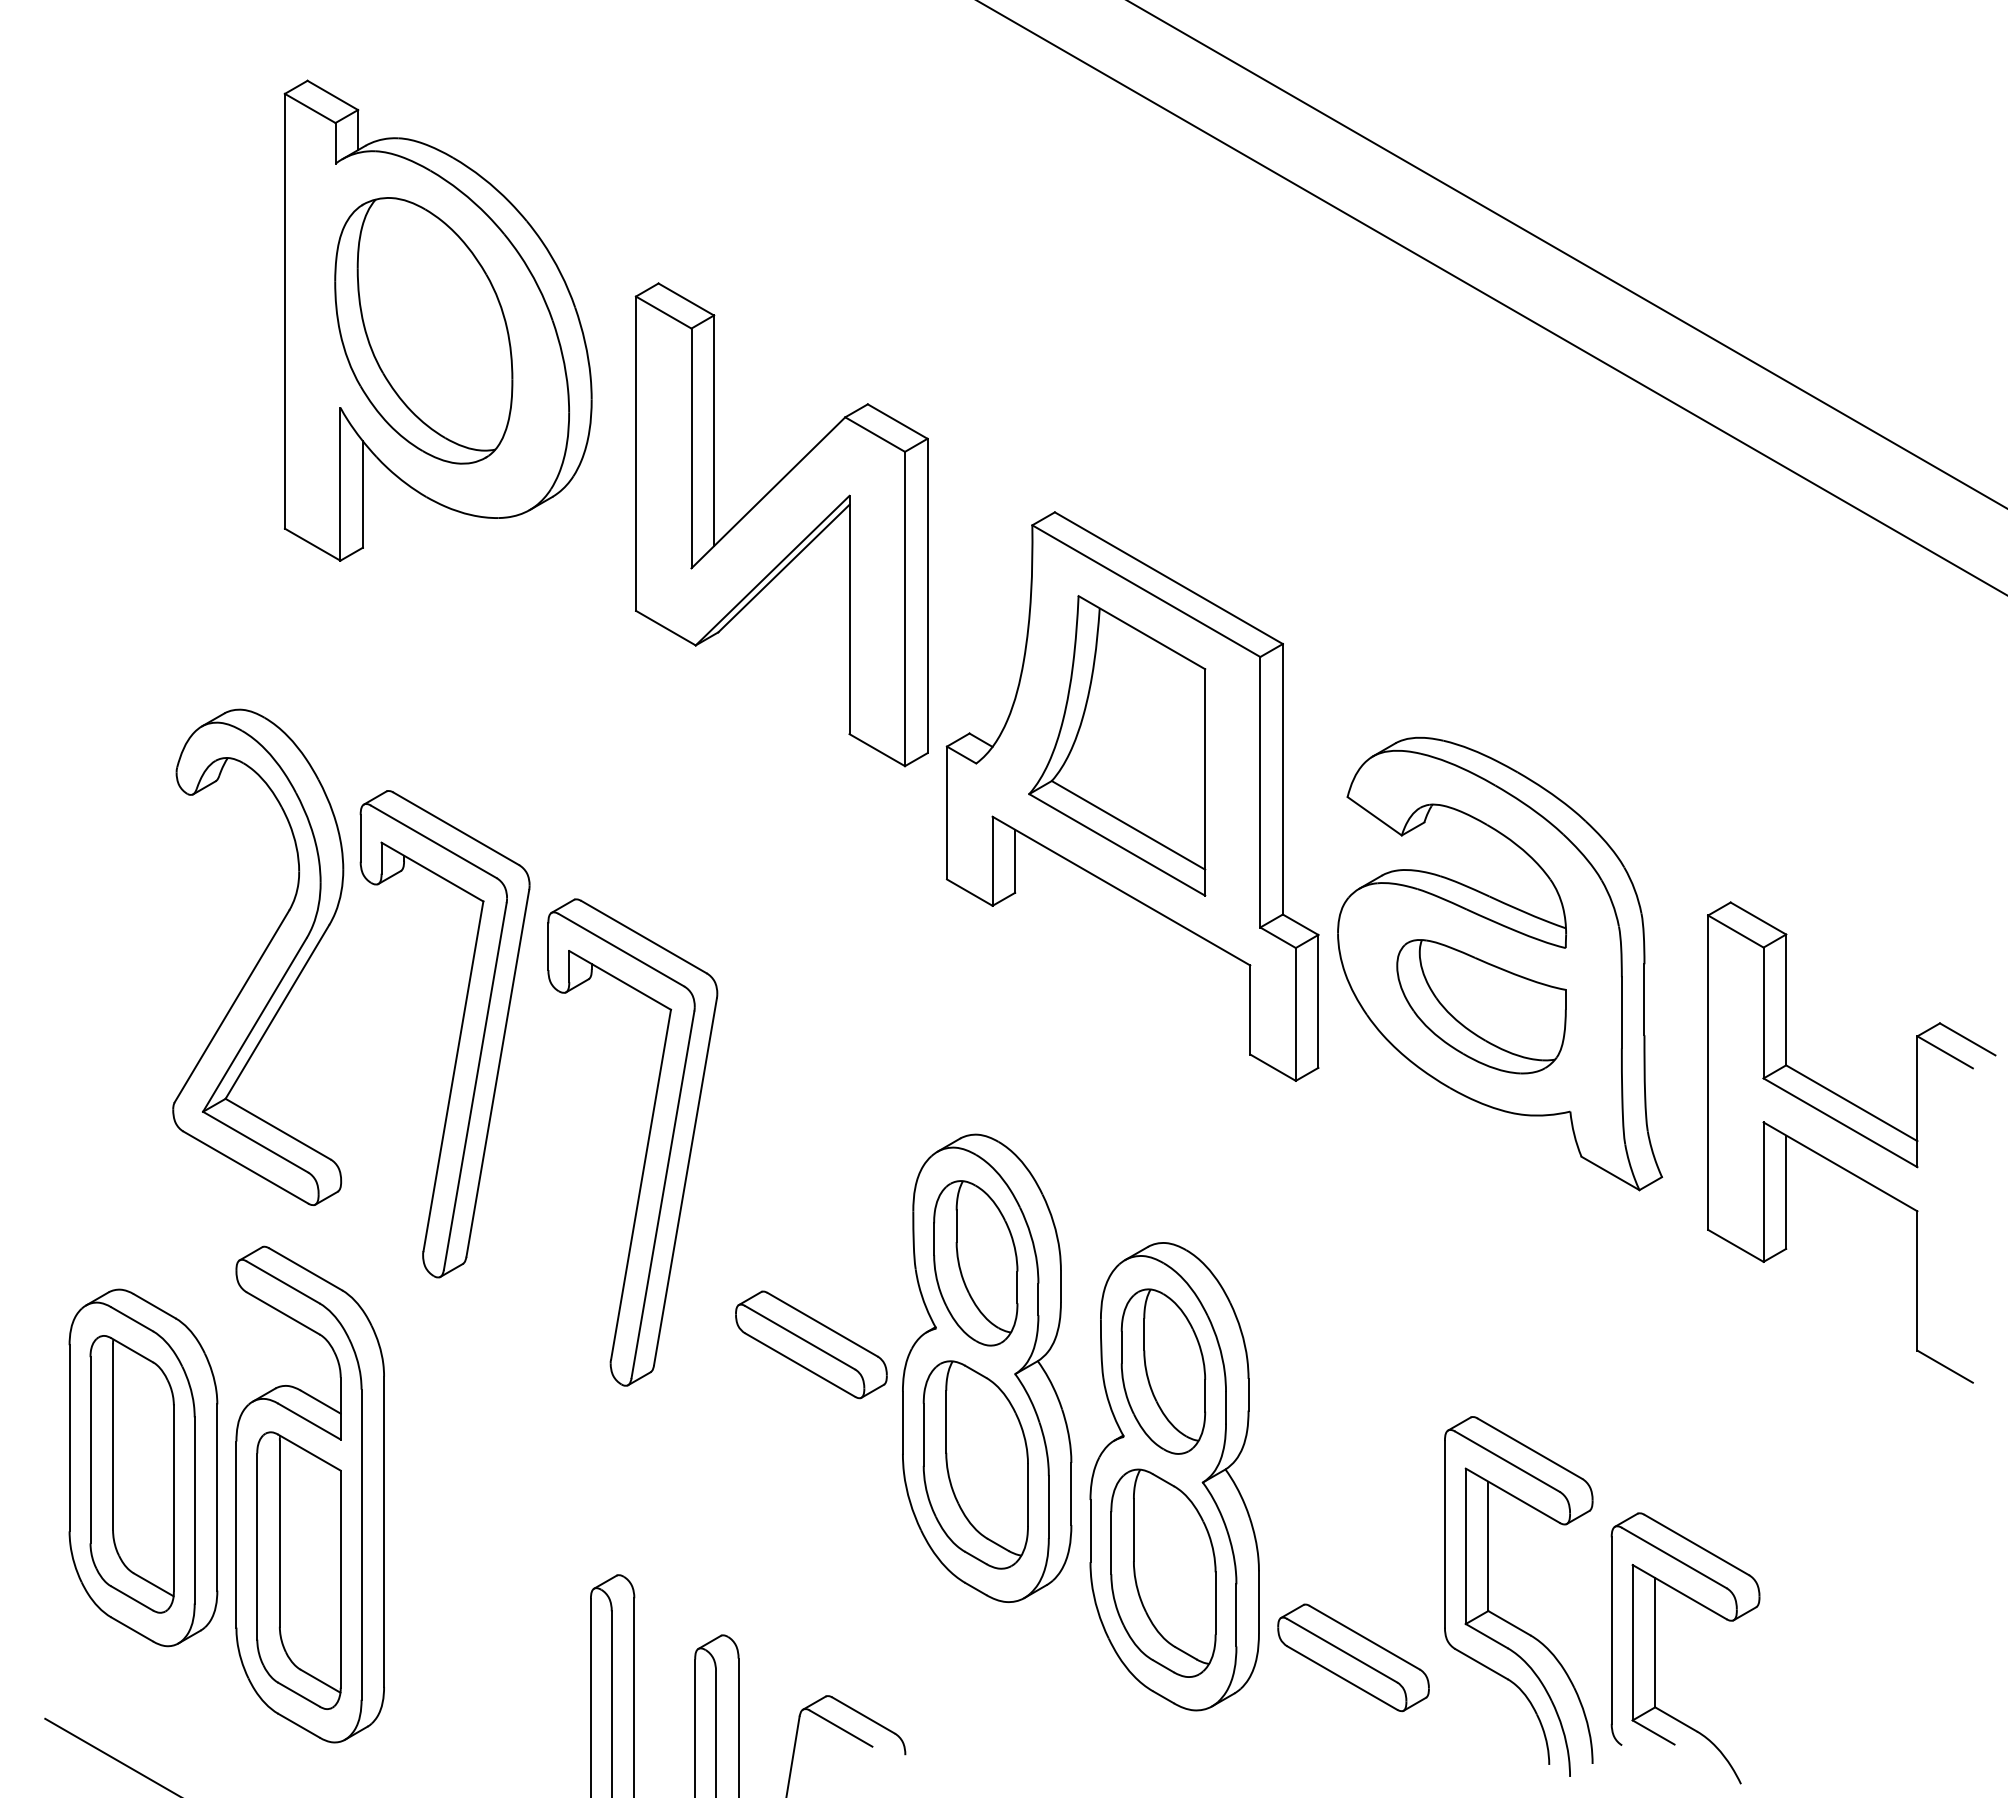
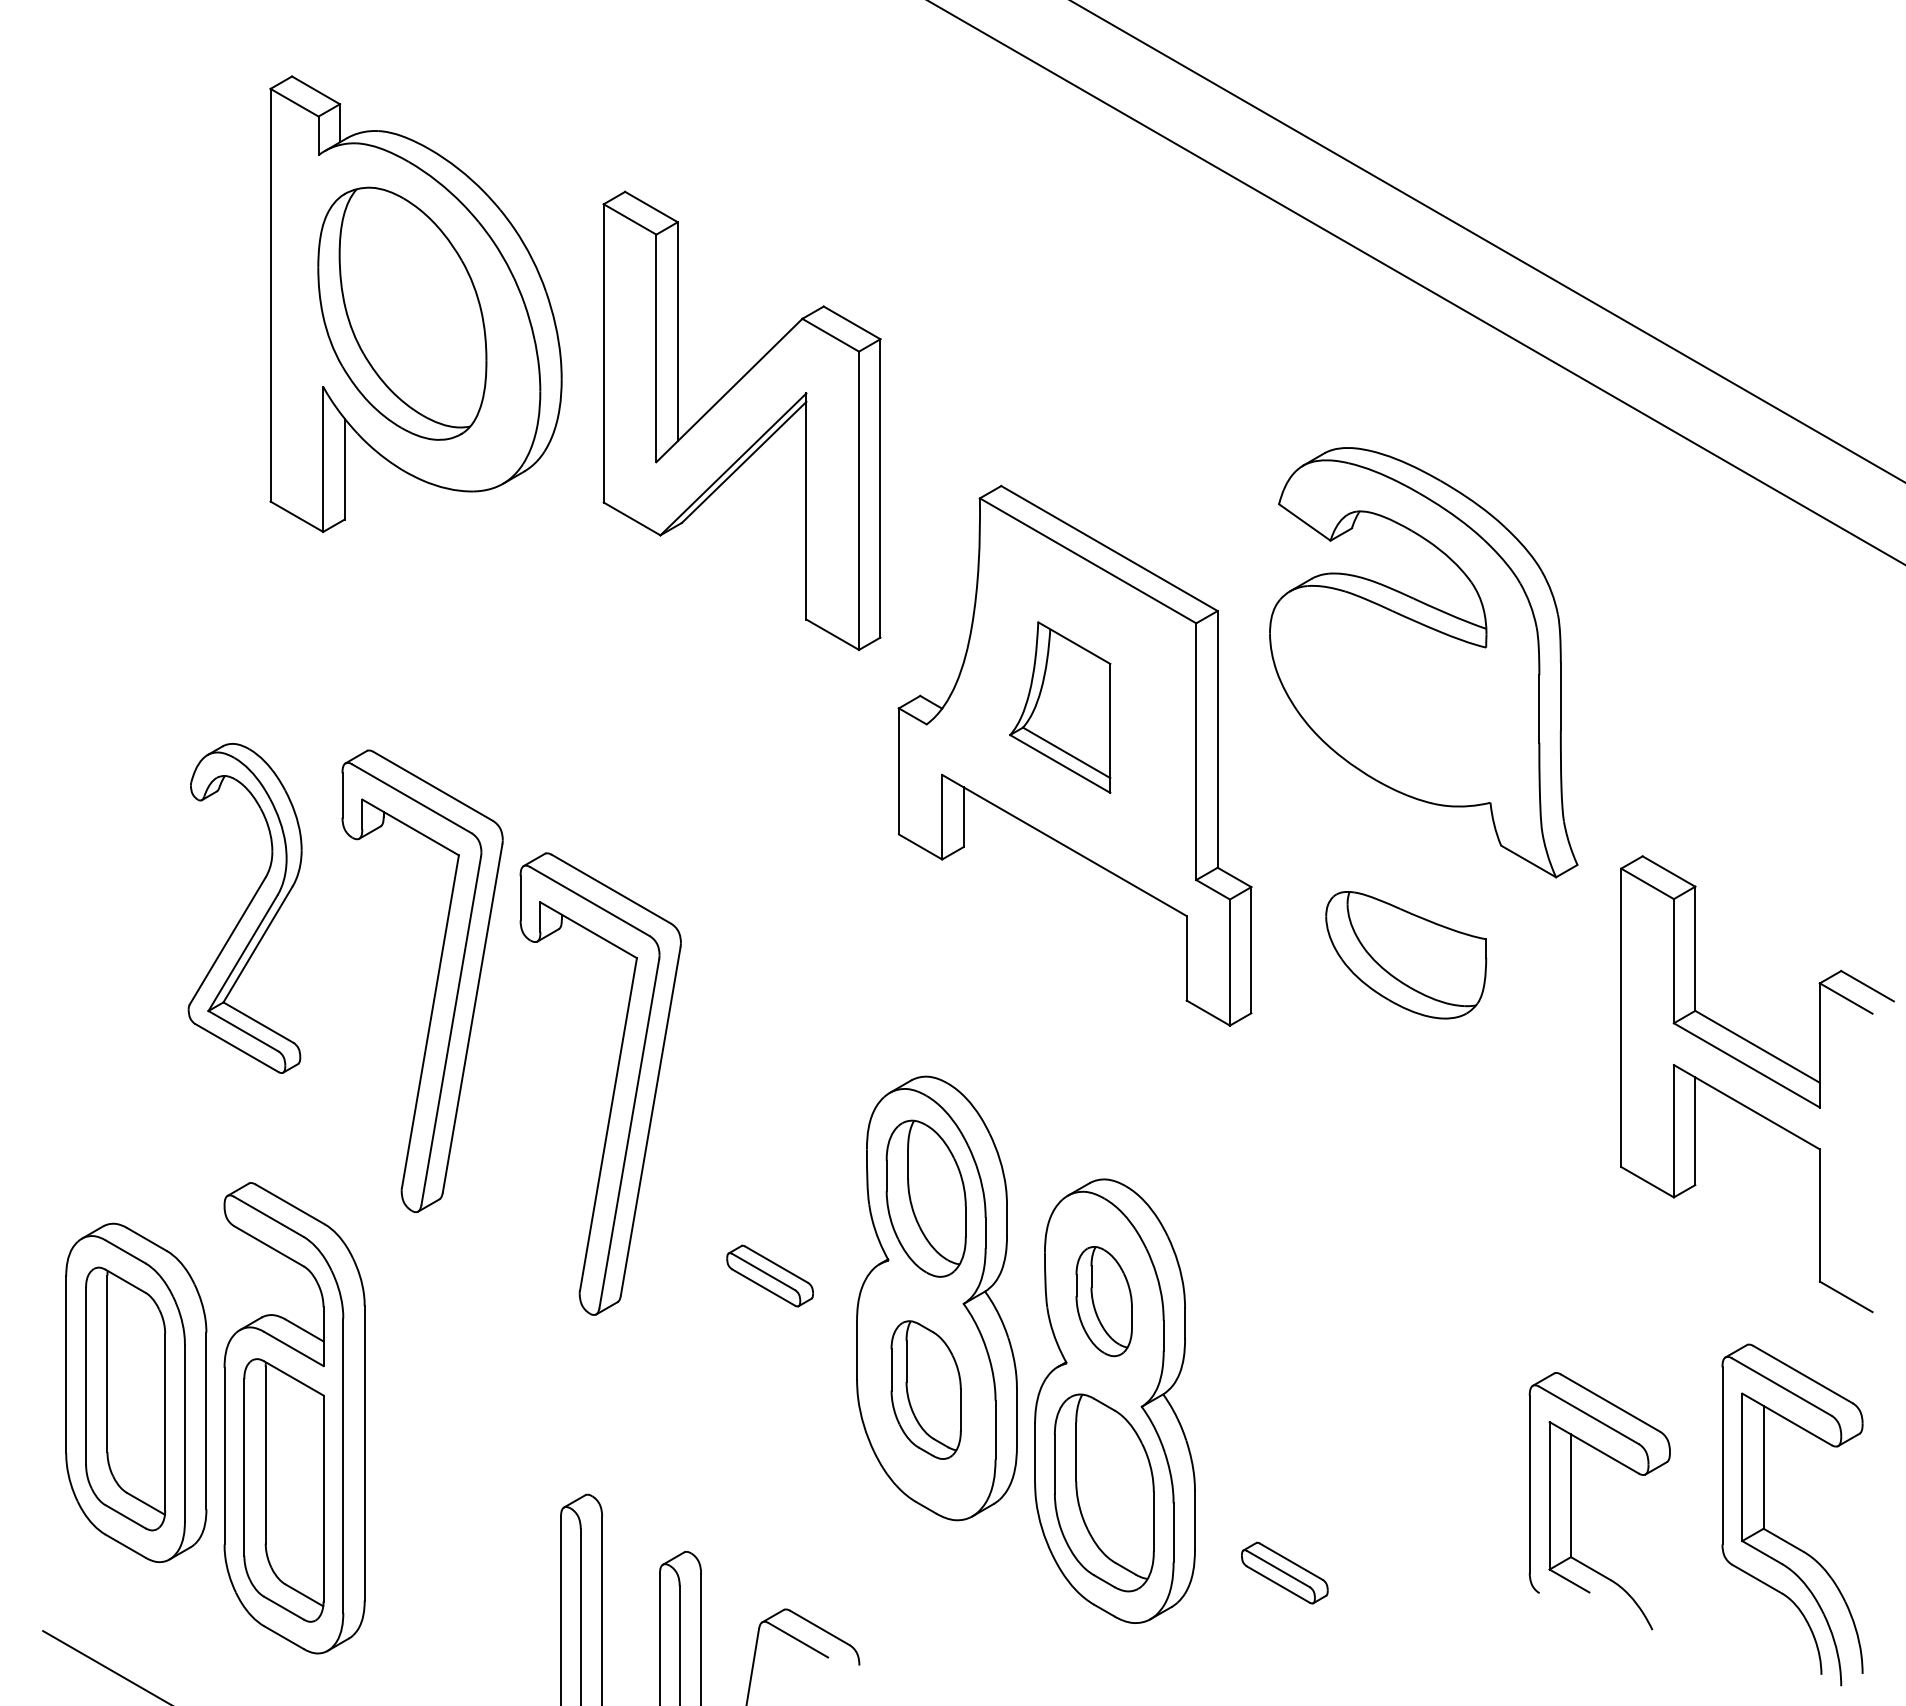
part: (781, 524) -> (741, 420), moved
part: (1116, 745) -> (1059, 707), size x0.6
part: (257, 957) -> (244, 908), size x0.7
part: (1499, 963) -> (1423, 662), moved
part: (810, 1344) -> (769, 1275), size x0.6
part: (1162, 1371) -> (1103, 1301), size x0.7
part: (975, 1464) -> (925, 1389), size x0.7
part: (1505, 1619) -> (1779, 1536), moved
part: (1655, 1648) -> (1571, 1501), moved
part: (1353, 1657) -> (1284, 1572), size x0.6

